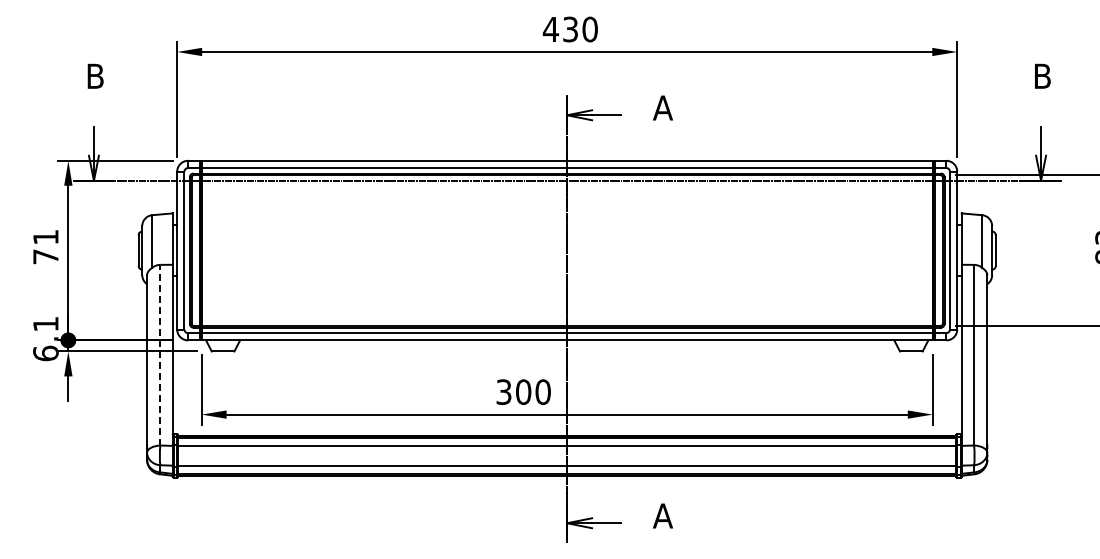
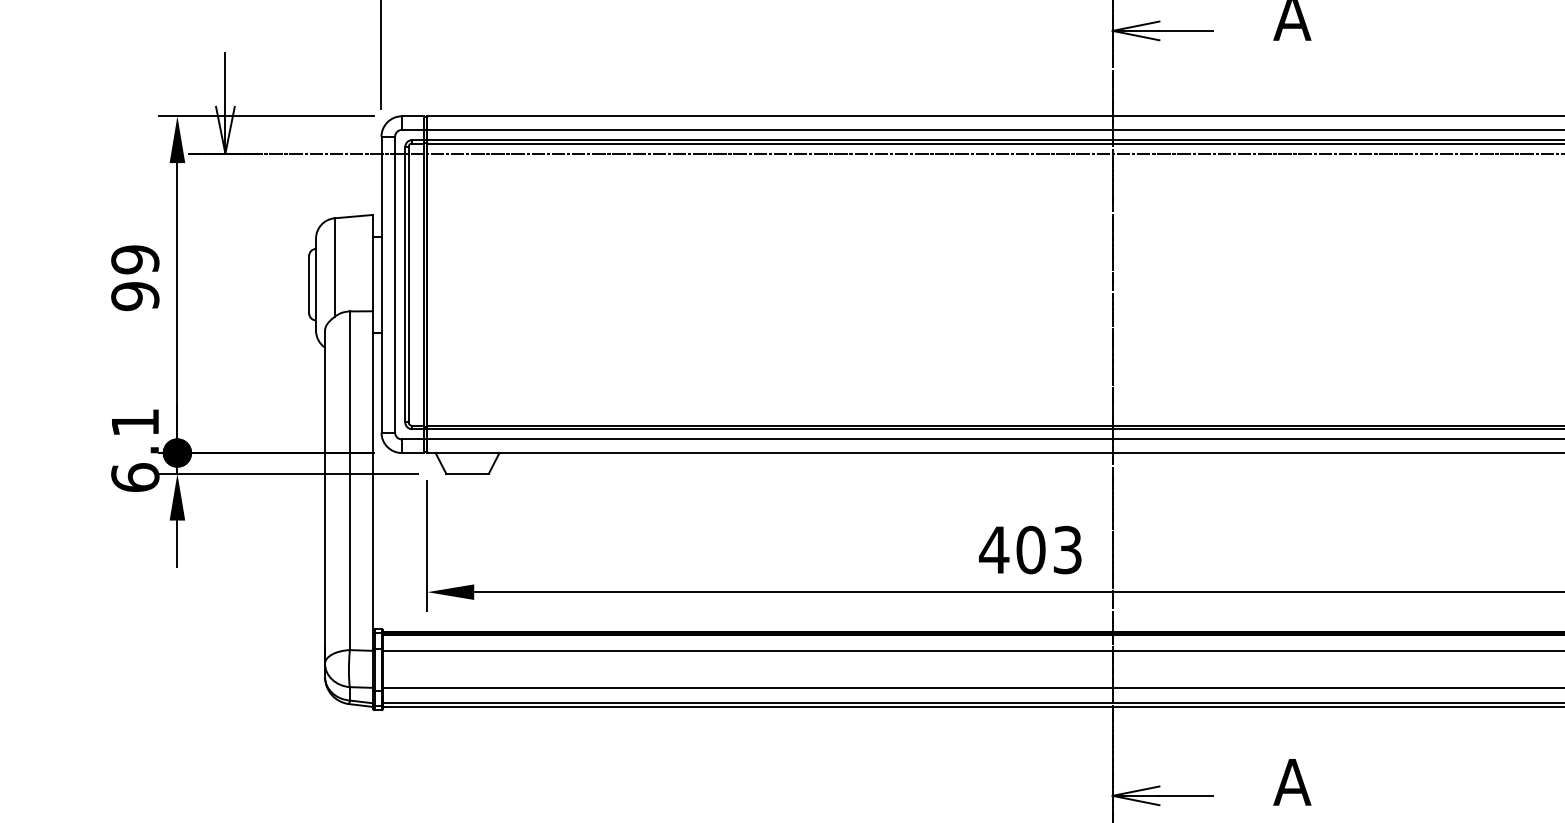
text: (45, 246) -> (134, 276), 71 -> 99
line: (160, 354) -> (350, 479), dashed -> solid
text: (522, 391) -> (1028, 548), 300 -> 403

